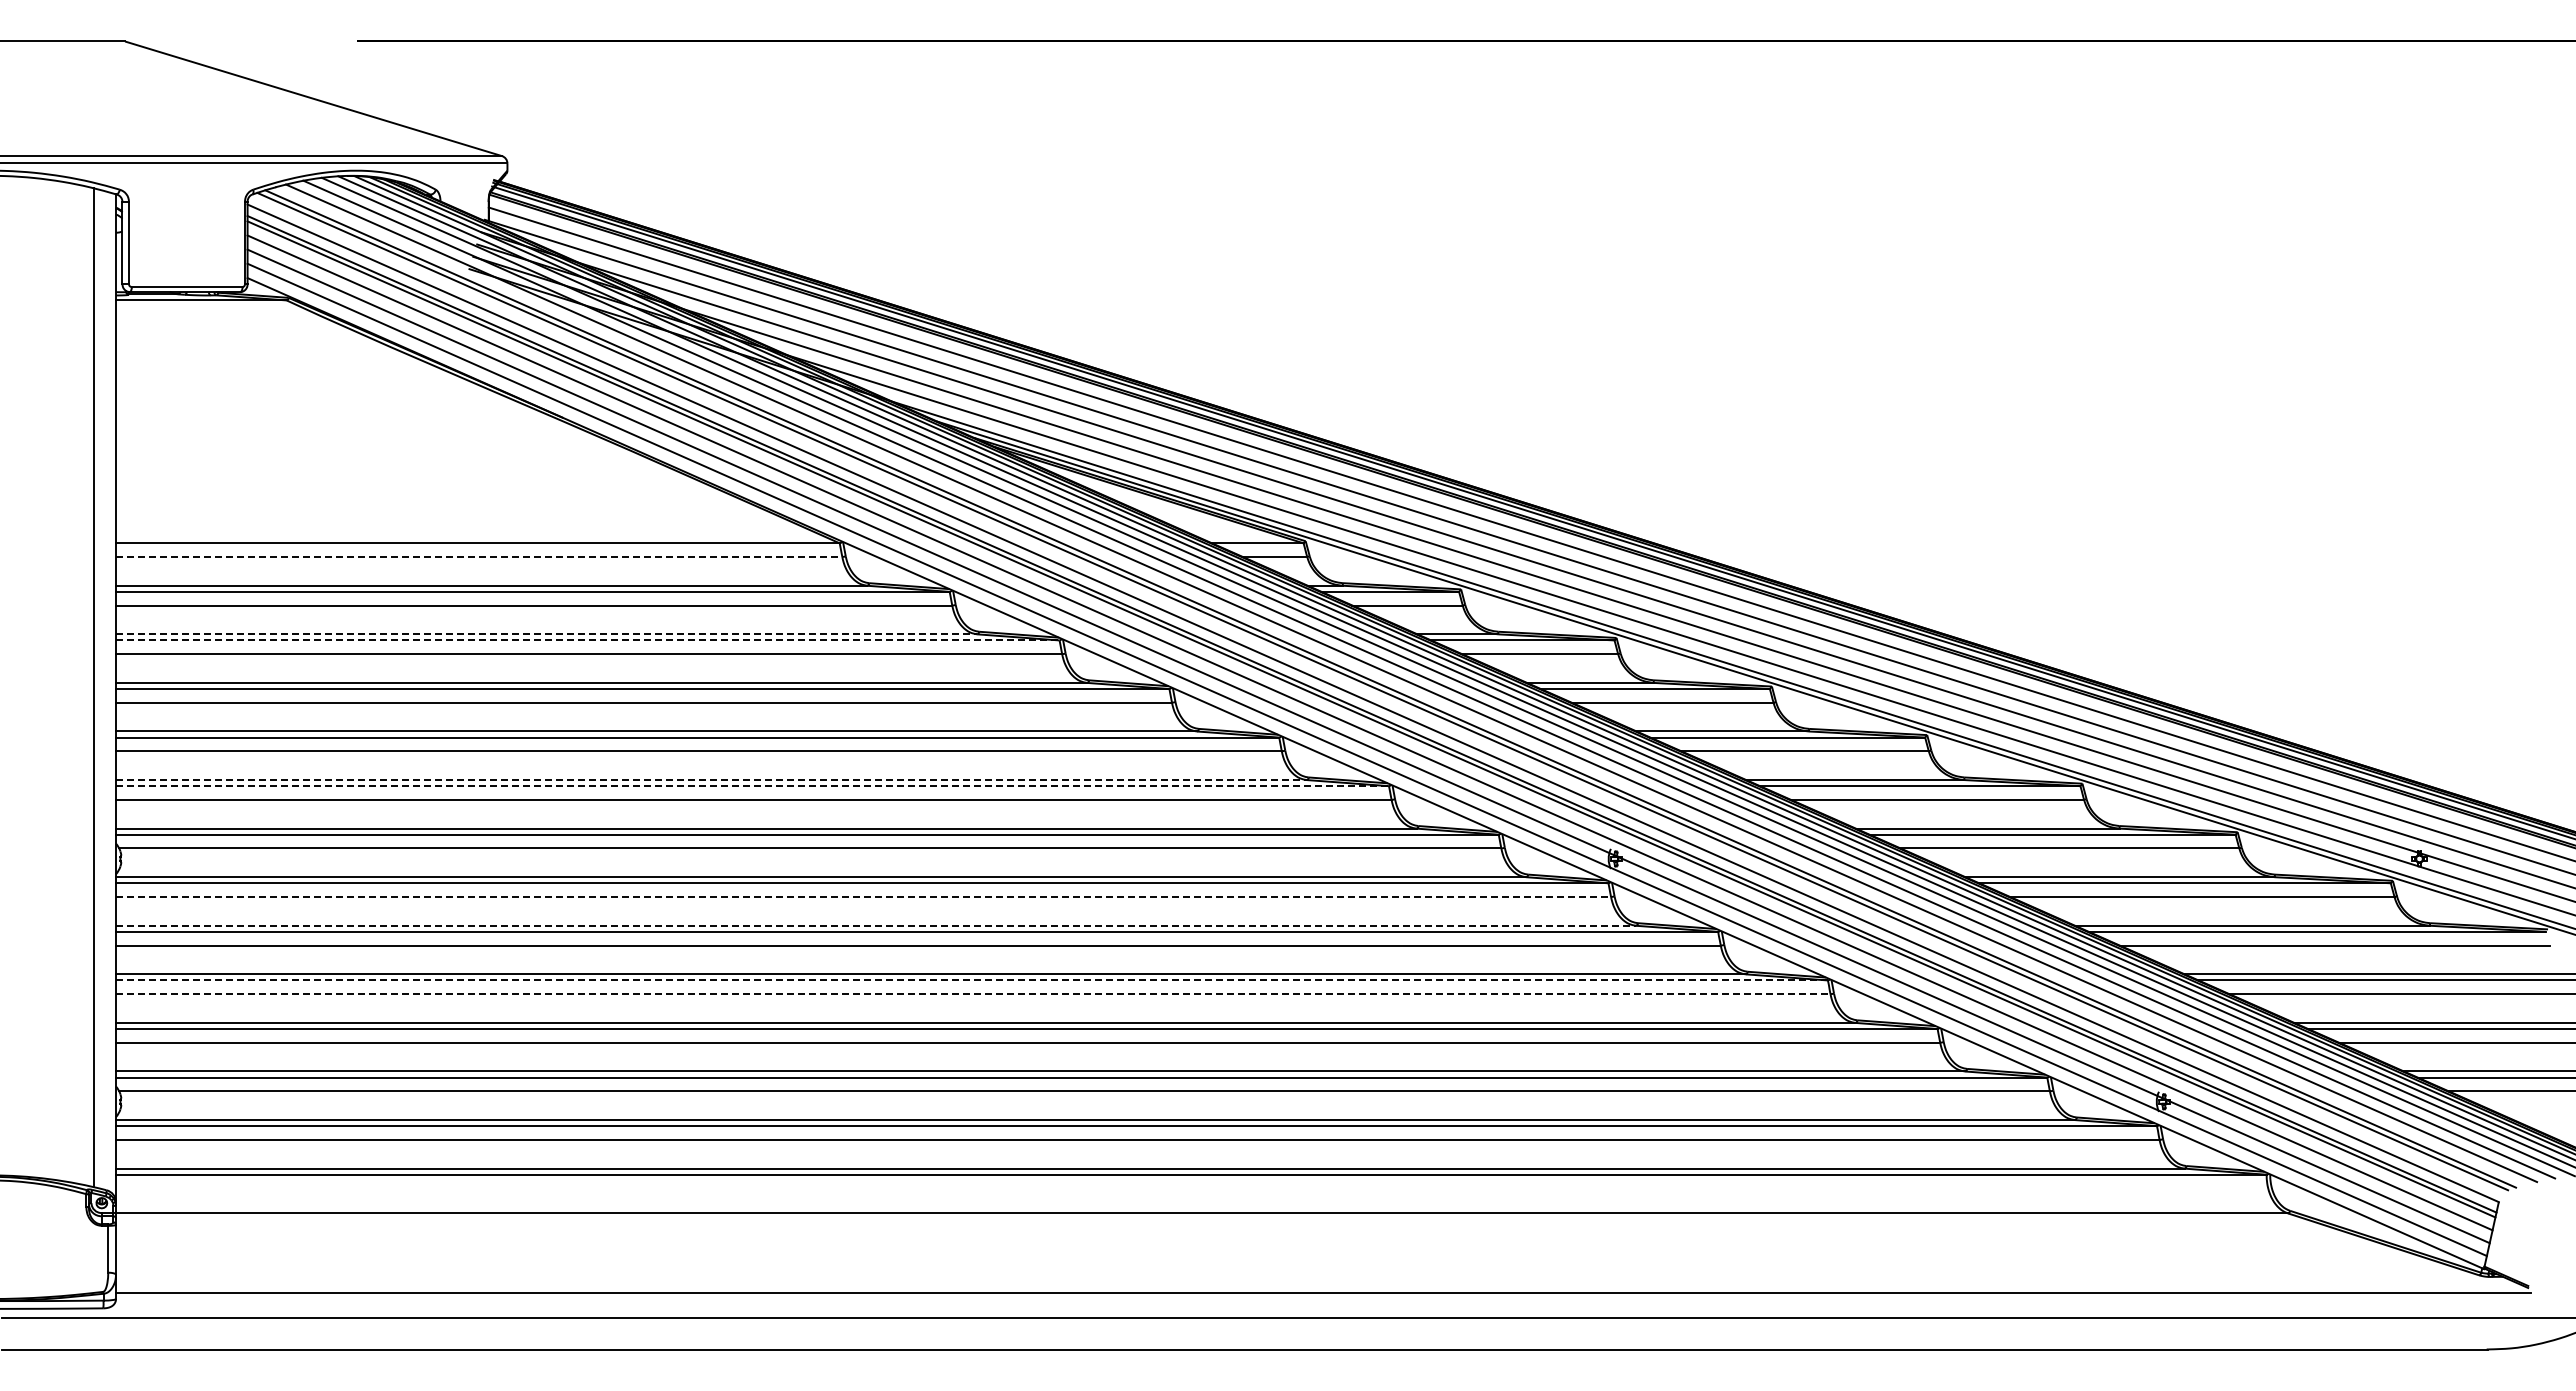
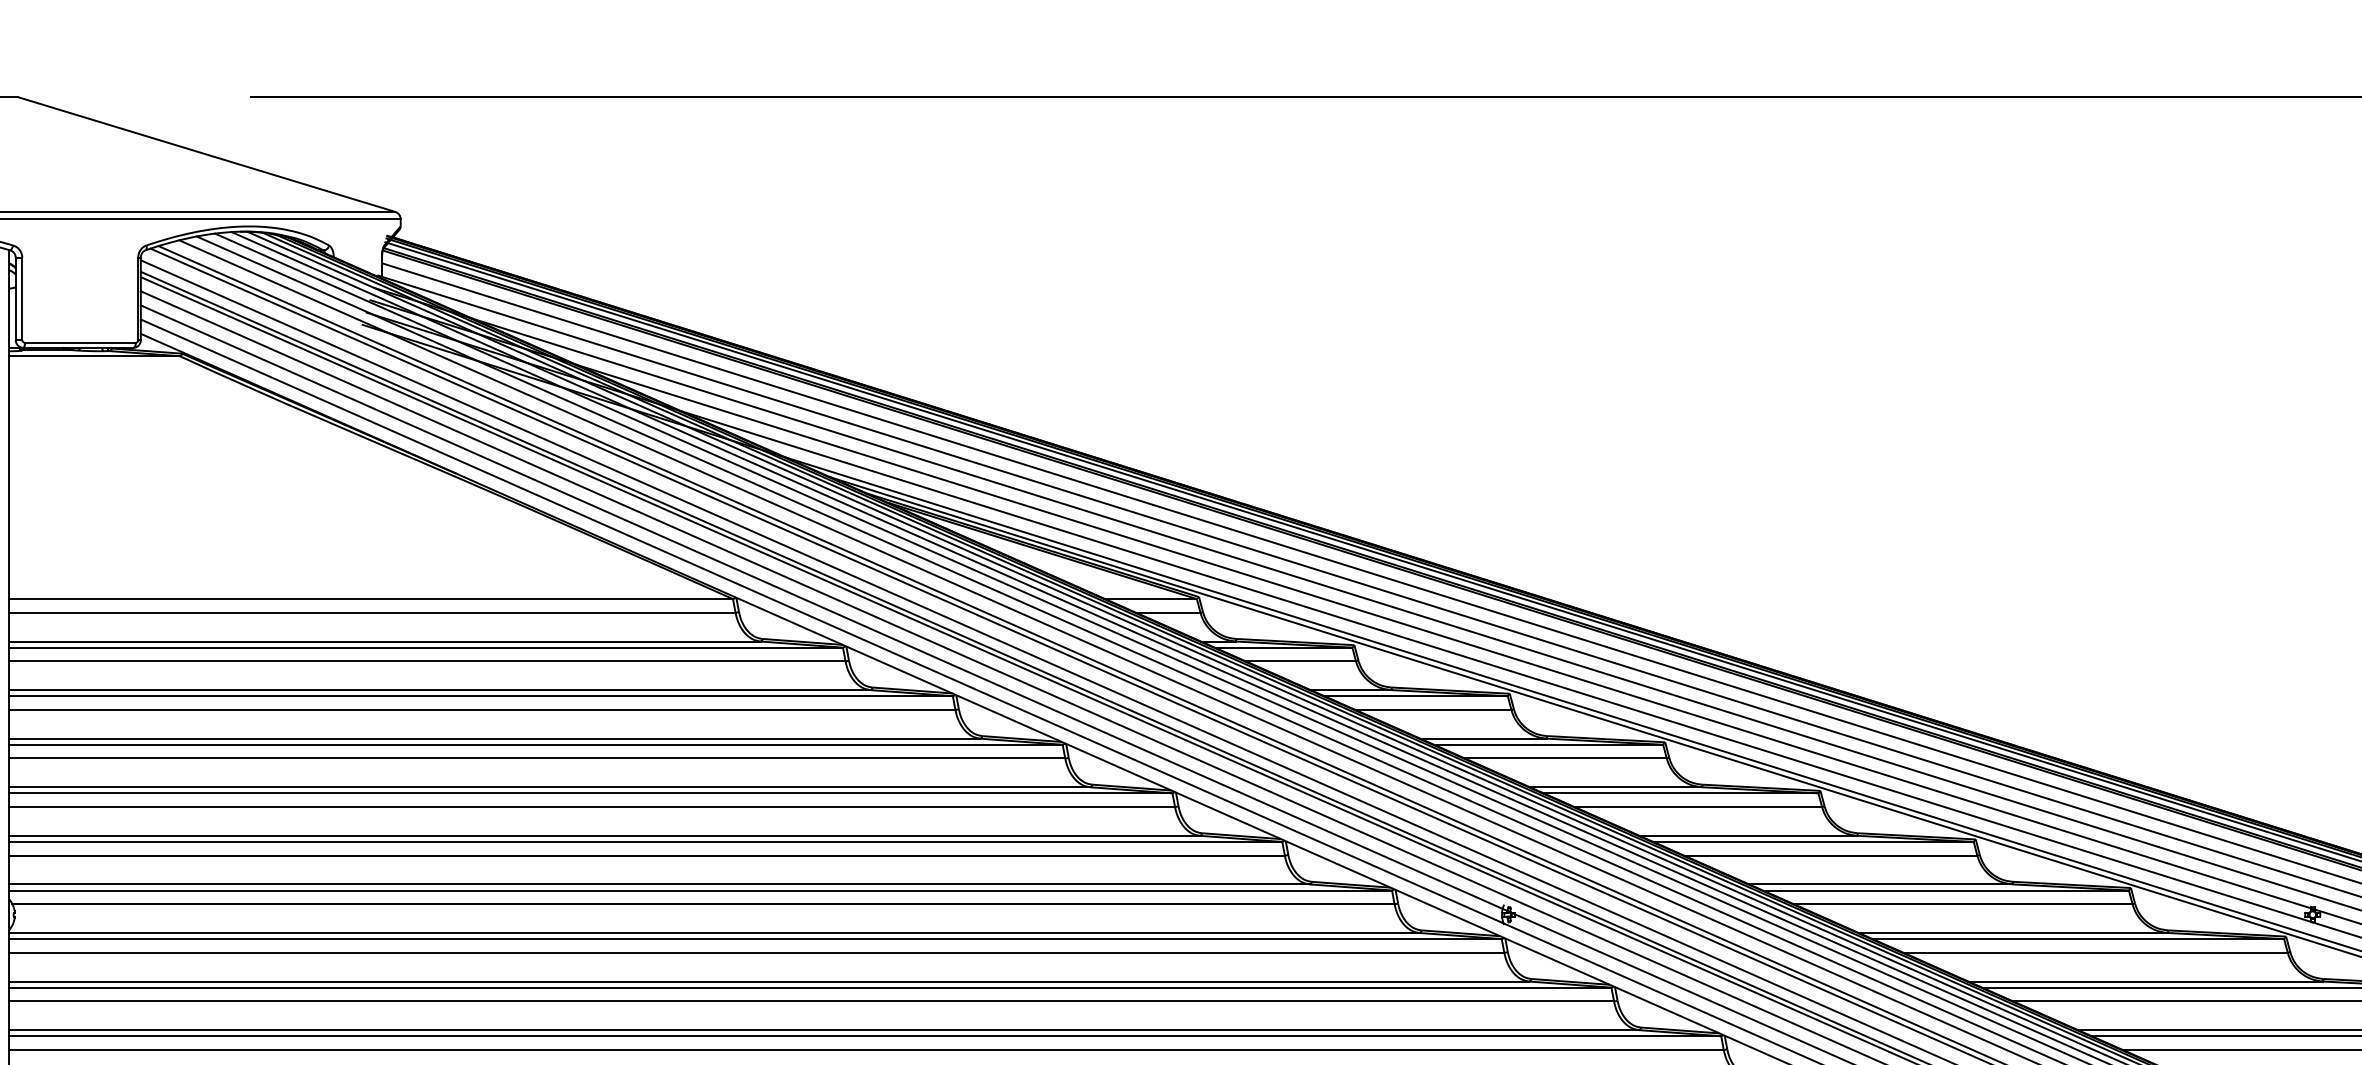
line: (479, 556) -> (372, 612), dashed -> solid
line: (546, 634) -> (439, 690), dashed -> solid
line: (587, 640) -> (480, 696), dashed -> solid
line: (711, 780) -> (604, 836), dashed -> solid
line: (752, 786) -> (645, 842), dashed -> solid
line: (863, 896) -> (756, 952), dashed -> solid
line: (876, 925) -> (769, 981), dashed -> solid
line: (971, 980) -> (864, 1036), dashed -> solid
line: (973, 994) -> (866, 1050), dashed -> solid

